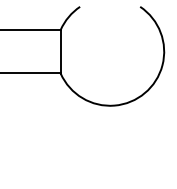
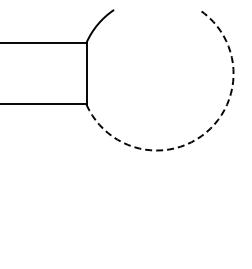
arc: (145, 93) -> (206, 132), solid -> dashed

